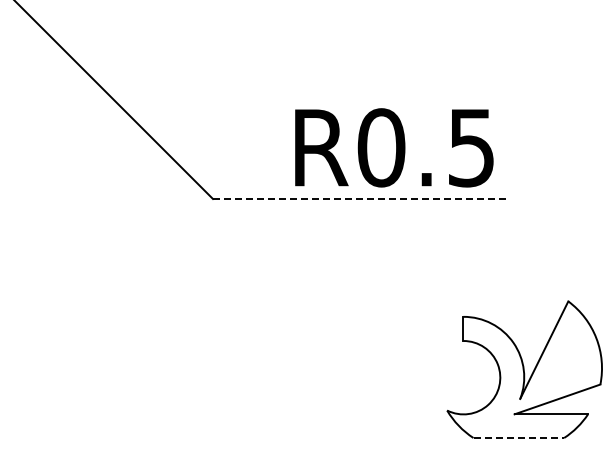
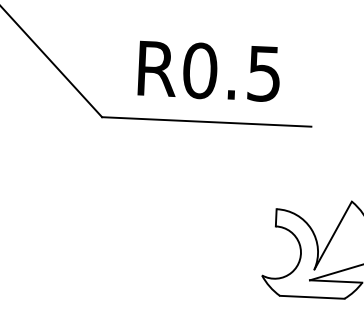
text: (394, 147) -> (209, 71), moved
line: (359, 198) -> (206, 121), dashed -> solid
line: (519, 438) -> (312, 297), dashed -> solid

